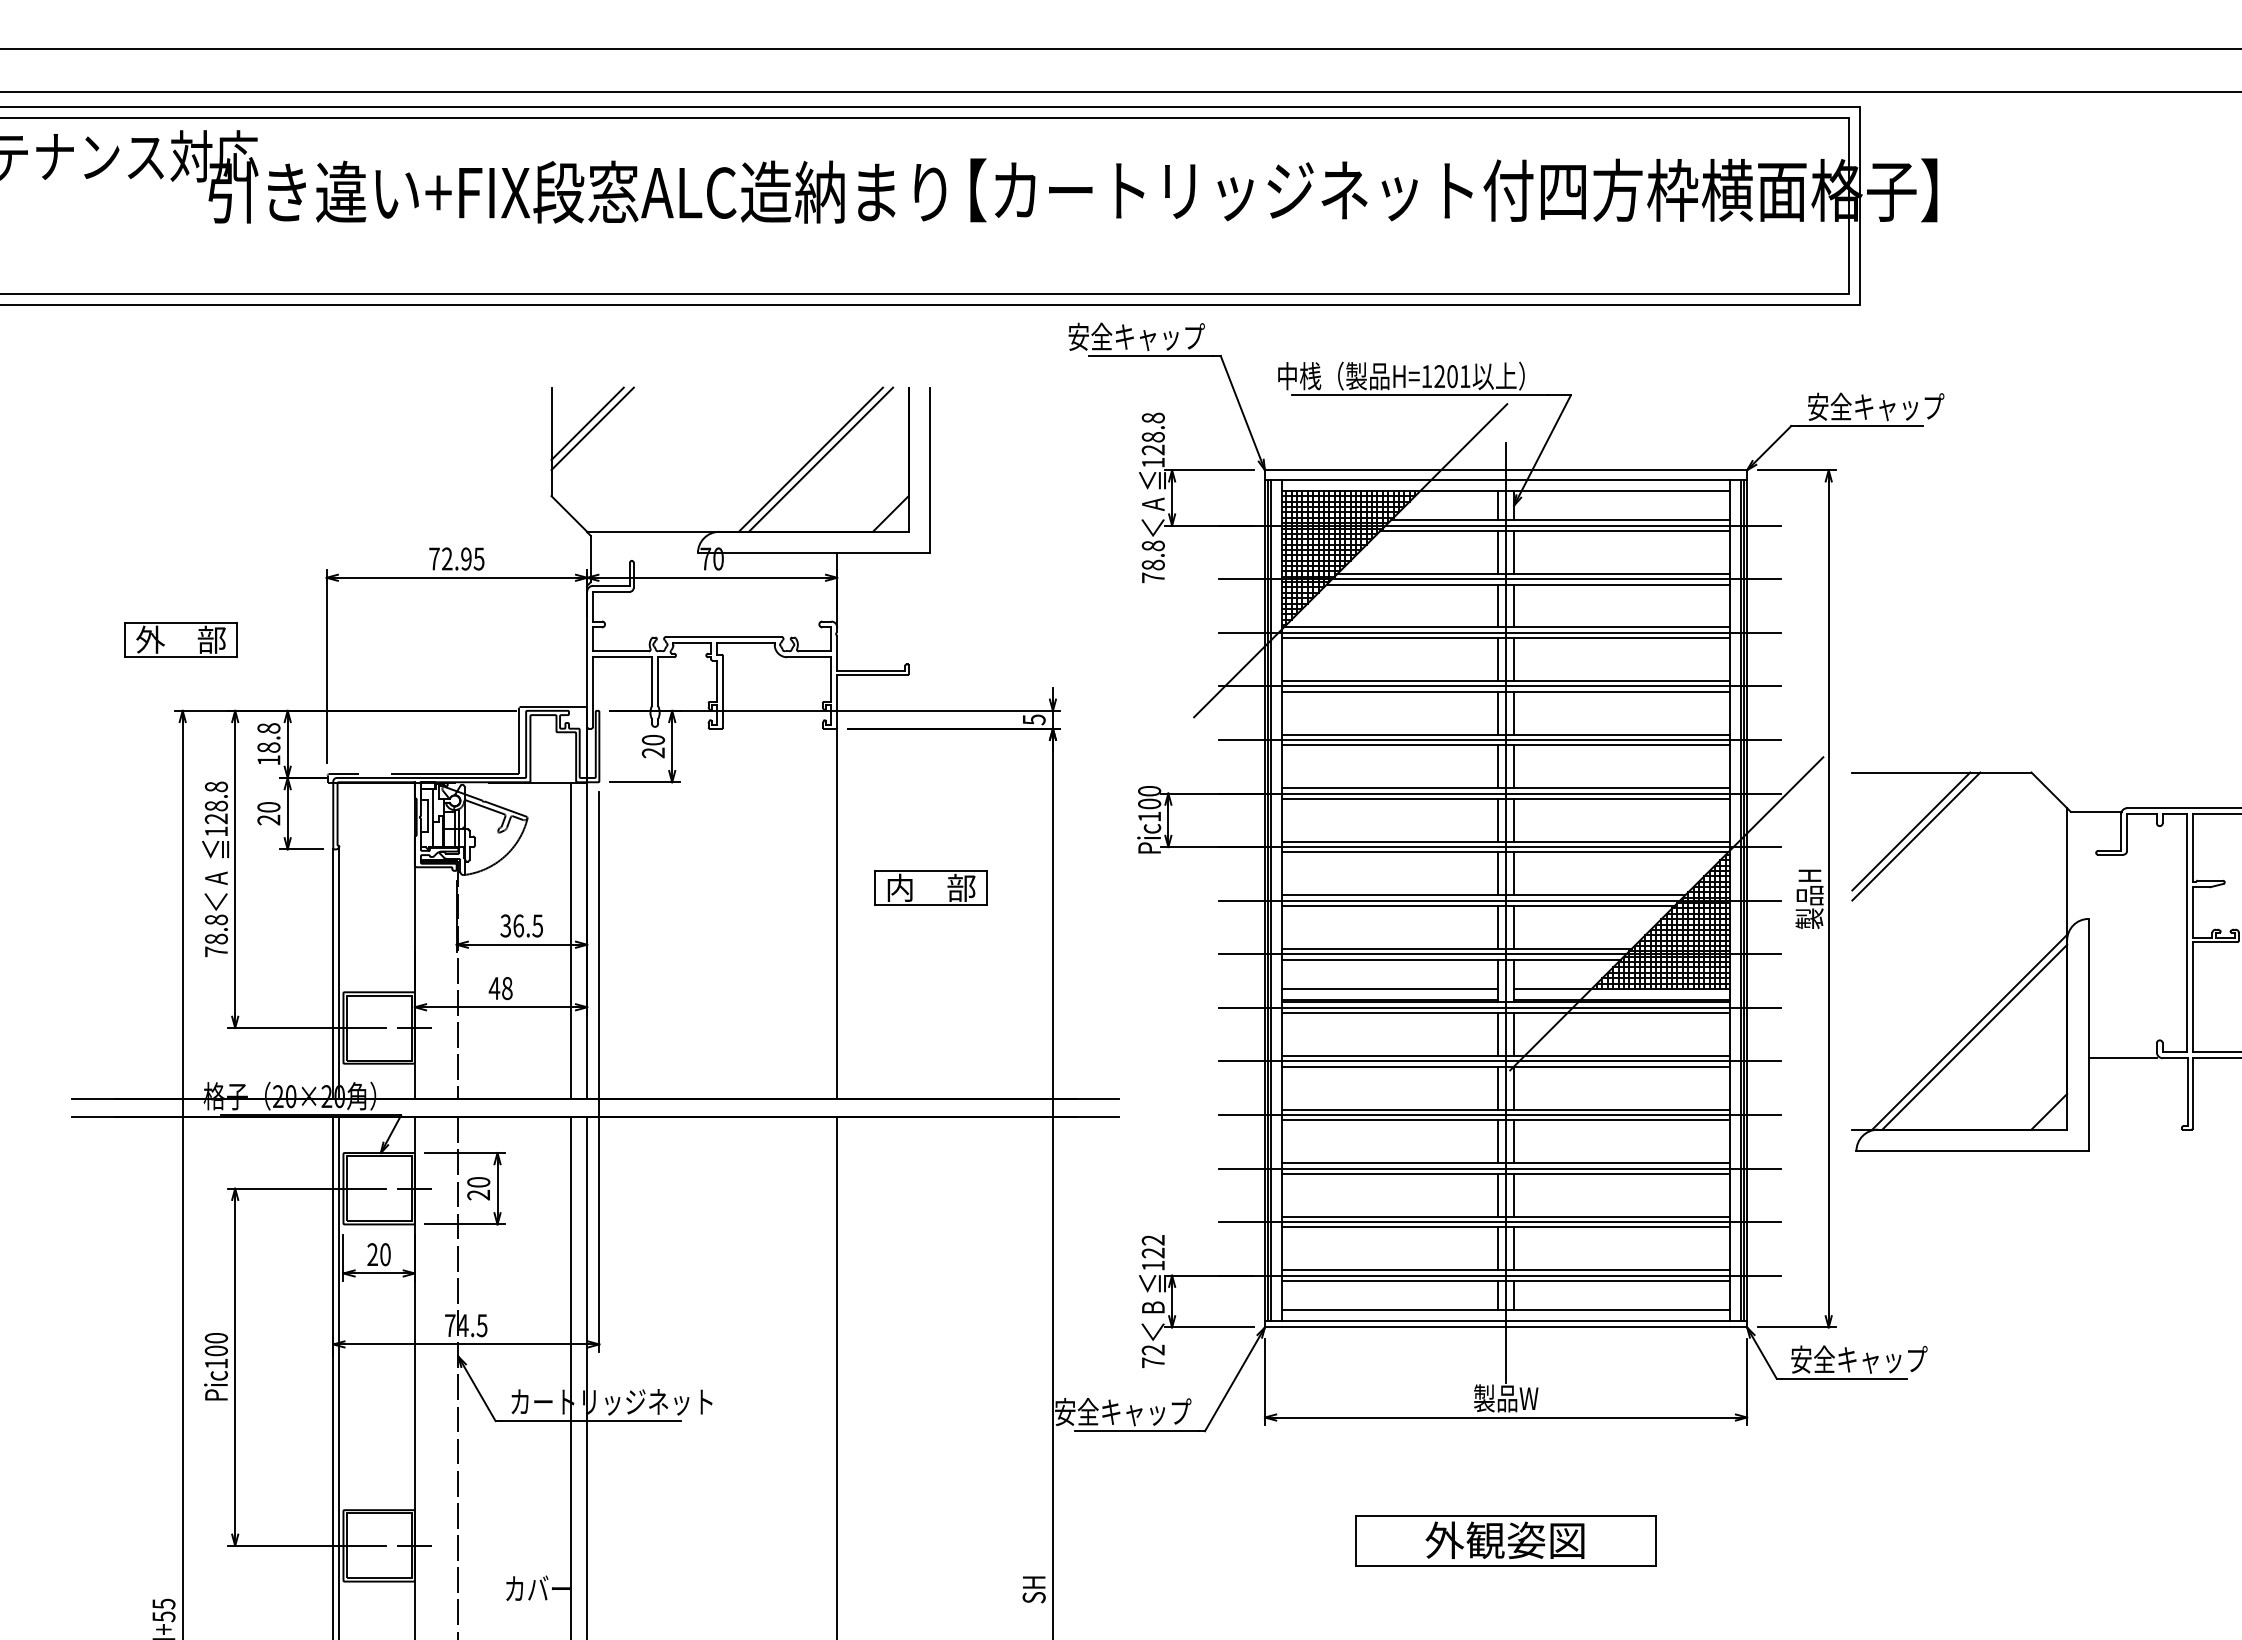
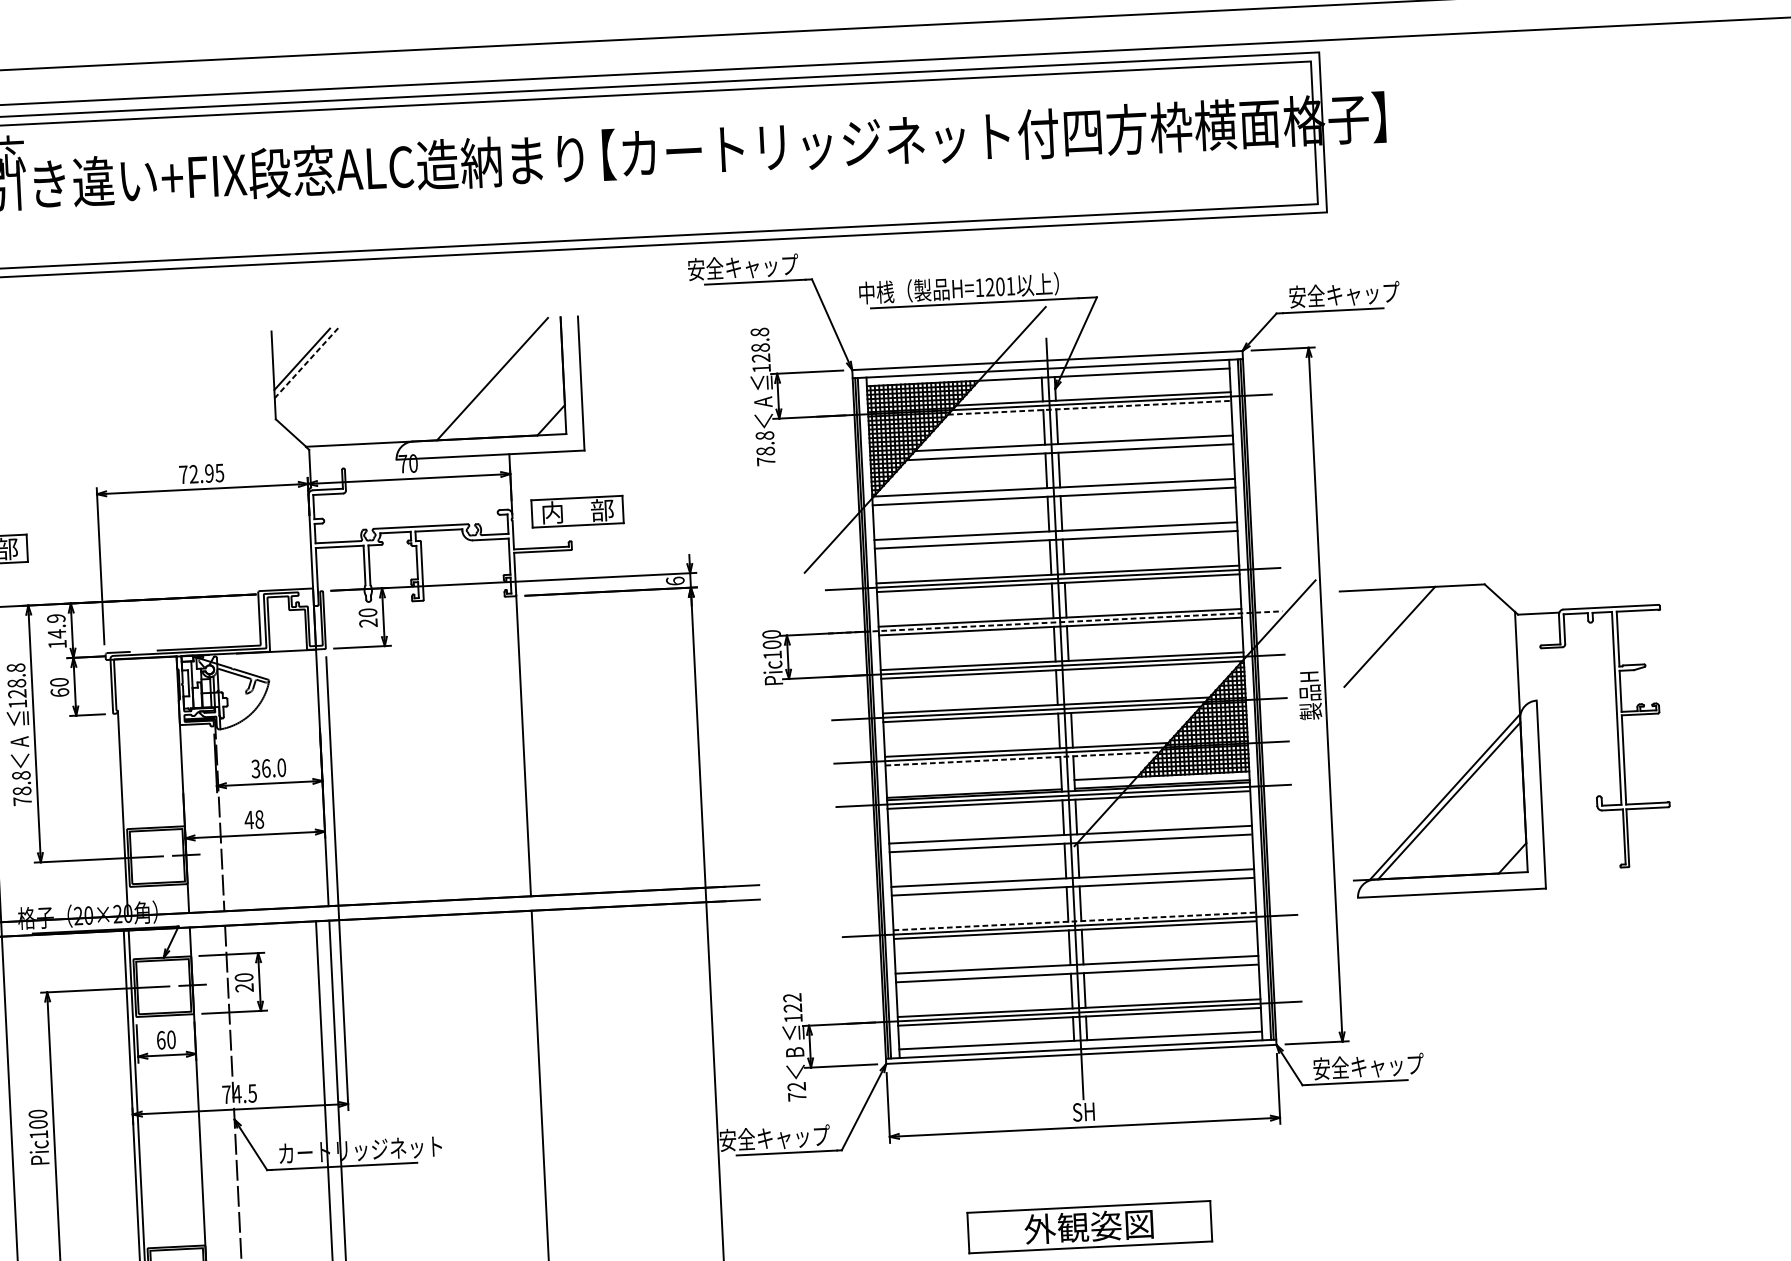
line: (592, 429) -> (306, 363), solid -> dashed
line: (810, 459) -> (484, 379), removed
line: (1555, 531) -> (1089, 408), solid -> dashed
line: (1499, 579) -> (1046, 449), removed
line: (1499, 632) -> (1048, 492), removed
line: (1499, 686) -> (1050, 535), removed
text: (1033, 719) -> (674, 581), 5 -> 6
text: (268, 738) -> (56, 626), 18.8 -> 14.9
line: (1499, 793) -> (1054, 622), solid -> dashed
text: (268, 819) -> (59, 692), 20 -> 60
line: (1916, 836) -> (1394, 640), removed
line: (1514, 873) -> (1070, 686), removed
part: (930, 887) -> (577, 511), moved
text: (537, 925) -> (281, 767), 36.5 -> 36.0
line: (570, 940) -> (308, 778), removed
line: (1451, 959) -> (1022, 758), solid -> dashed
line: (333, 974) -> (118, 815), removed
line: (1389, 988) -> (973, 784), removed
line: (2122, 1058) -> (1569, 812), removed
line: (1499, 1061) -> (1065, 839), removed
line: (1499, 1114) -> (1067, 882), removed
line: (1506, 1163) -> (1075, 921), solid -> dashed
line: (1499, 1222) -> (1071, 969), removed
text: (372, 1254) -> (160, 1040), 20 -> 60
text: (1506, 1398) -> (1084, 1111), 製品W -> SH

